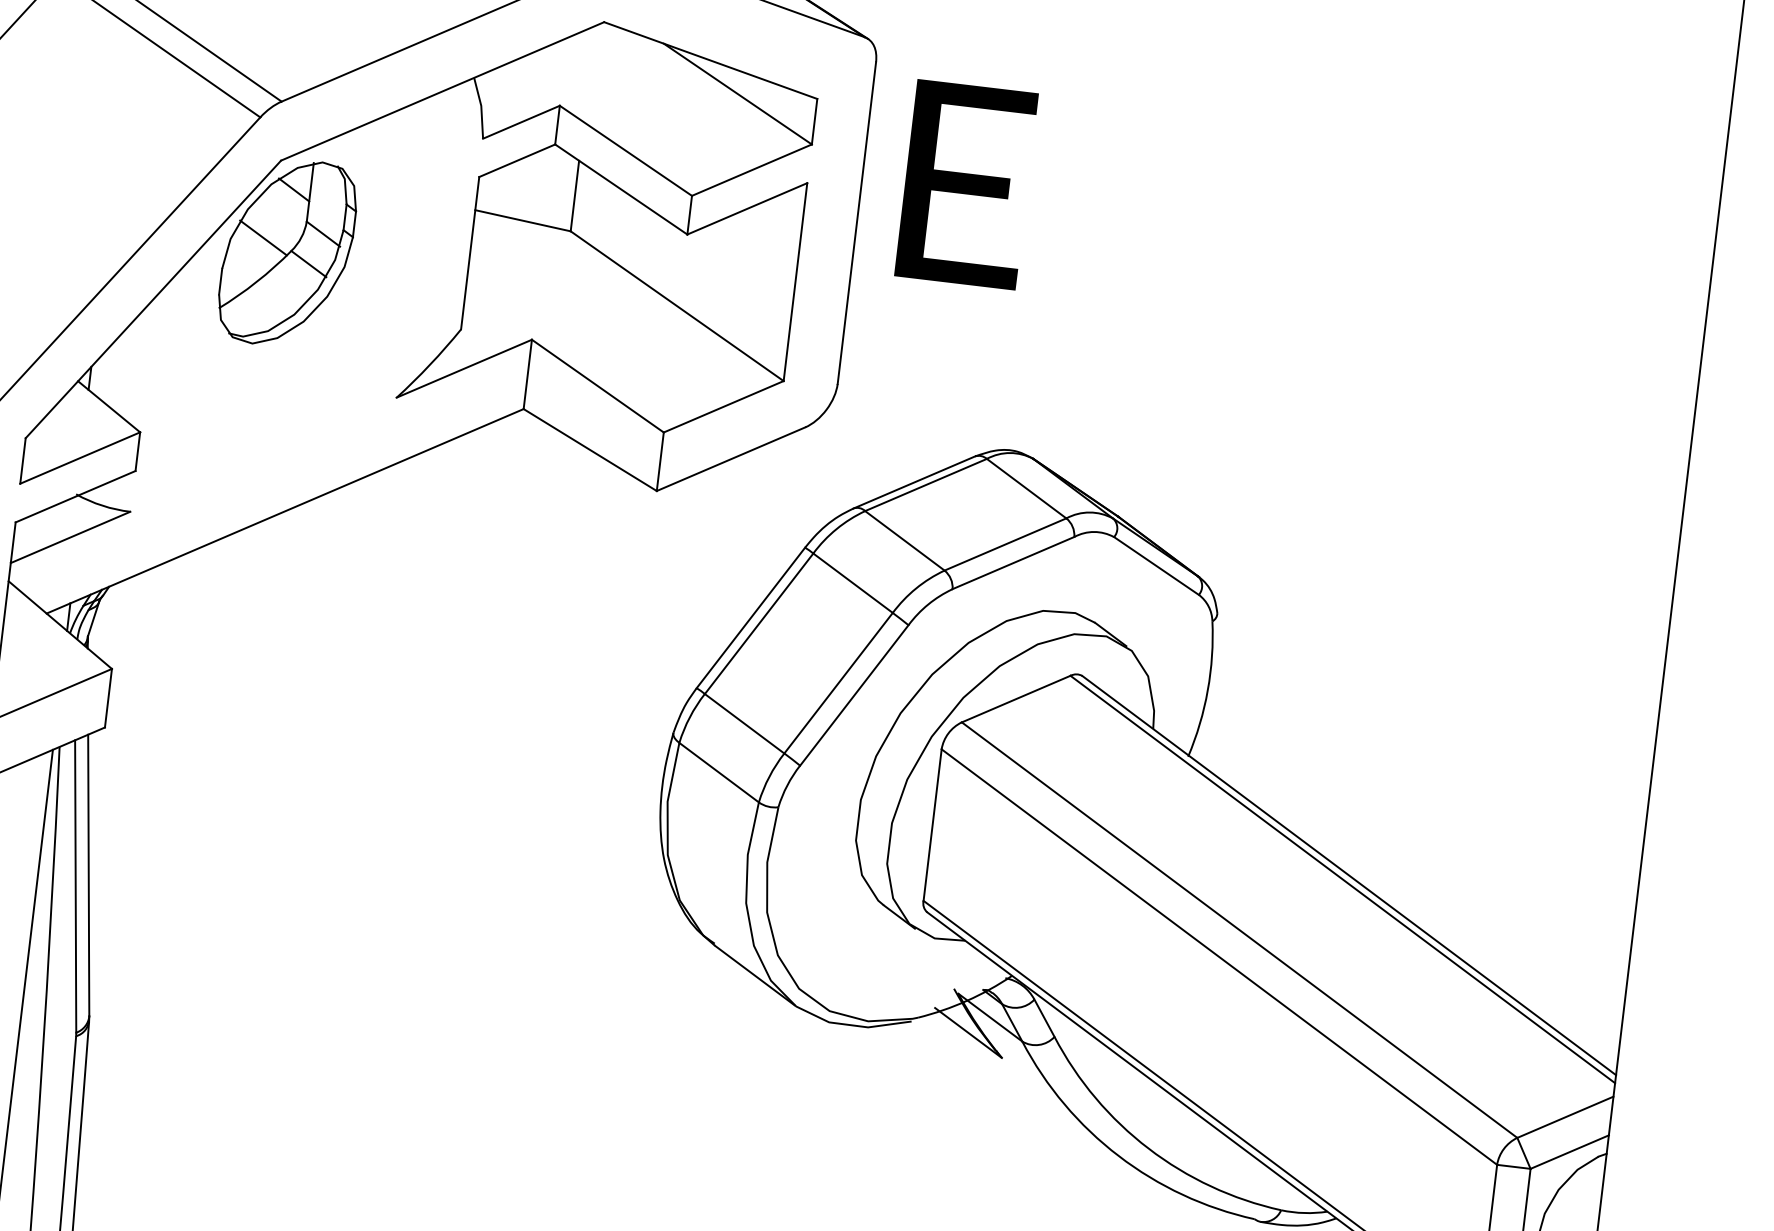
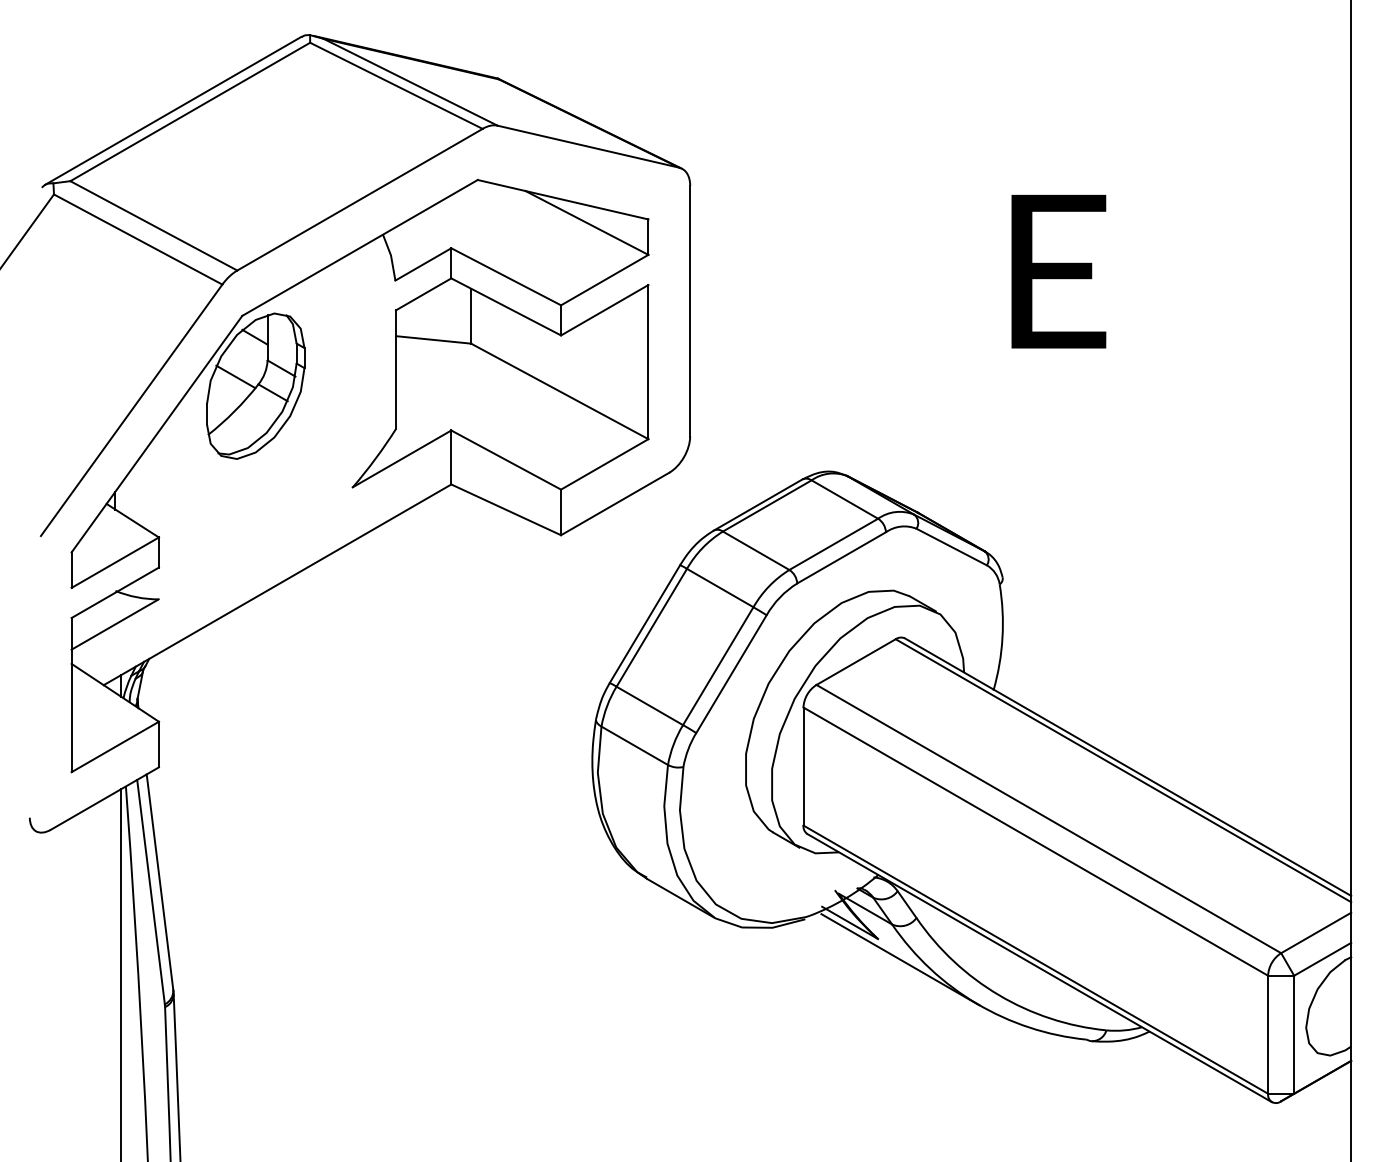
text: (966, 184) -> (1058, 271), moved
line: (1027, 1087) -> (900, 959), added

